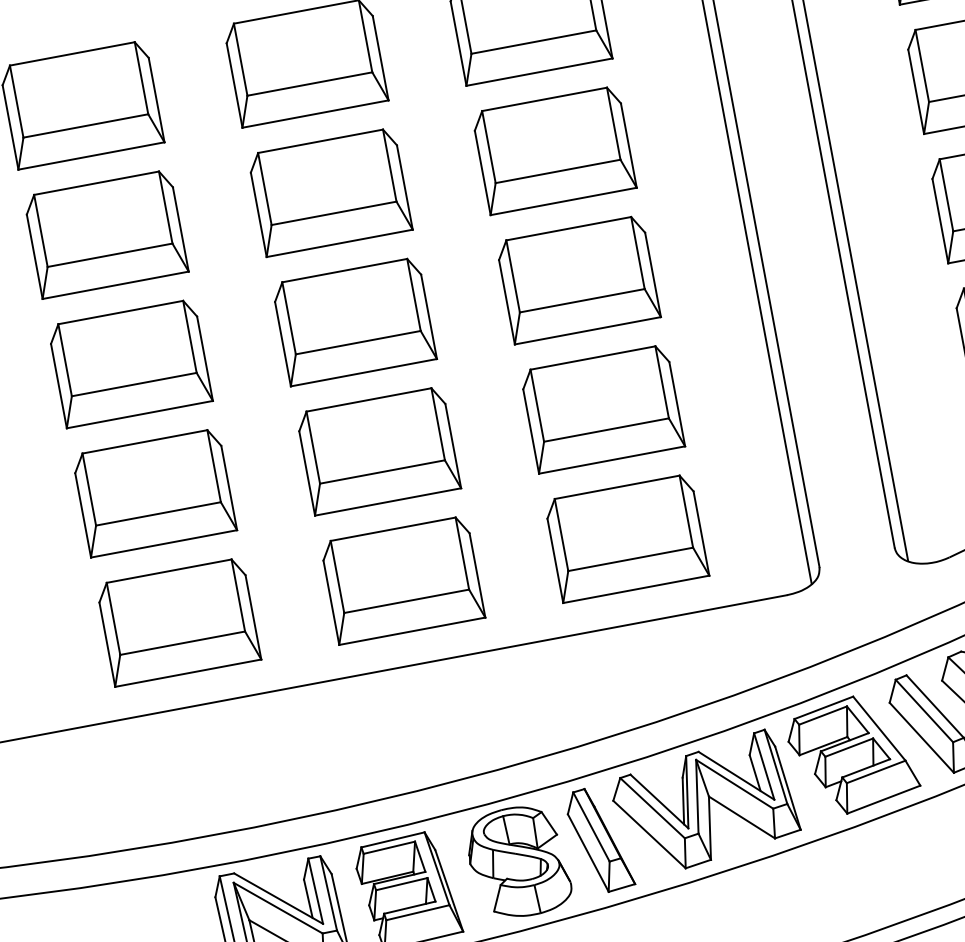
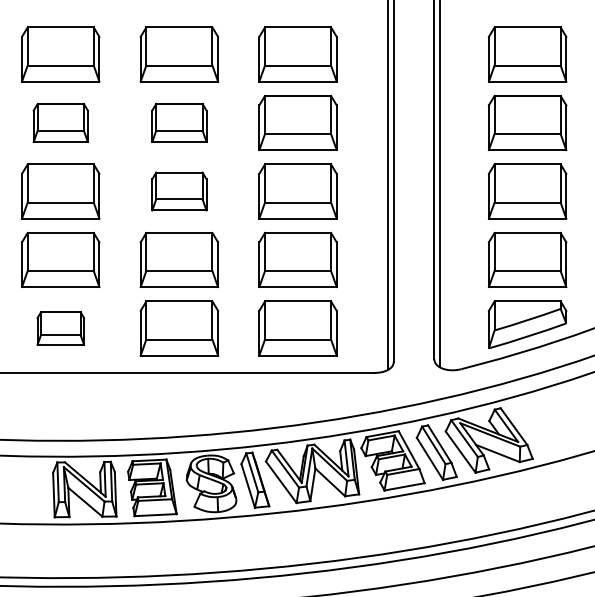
part: (330, 191) -> (179, 122), size x0.7
part: (105, 233) -> (60, 122), size x0.7
part: (354, 321) -> (179, 191), size x0.7
part: (178, 622) -> (60, 328), size x0.6

